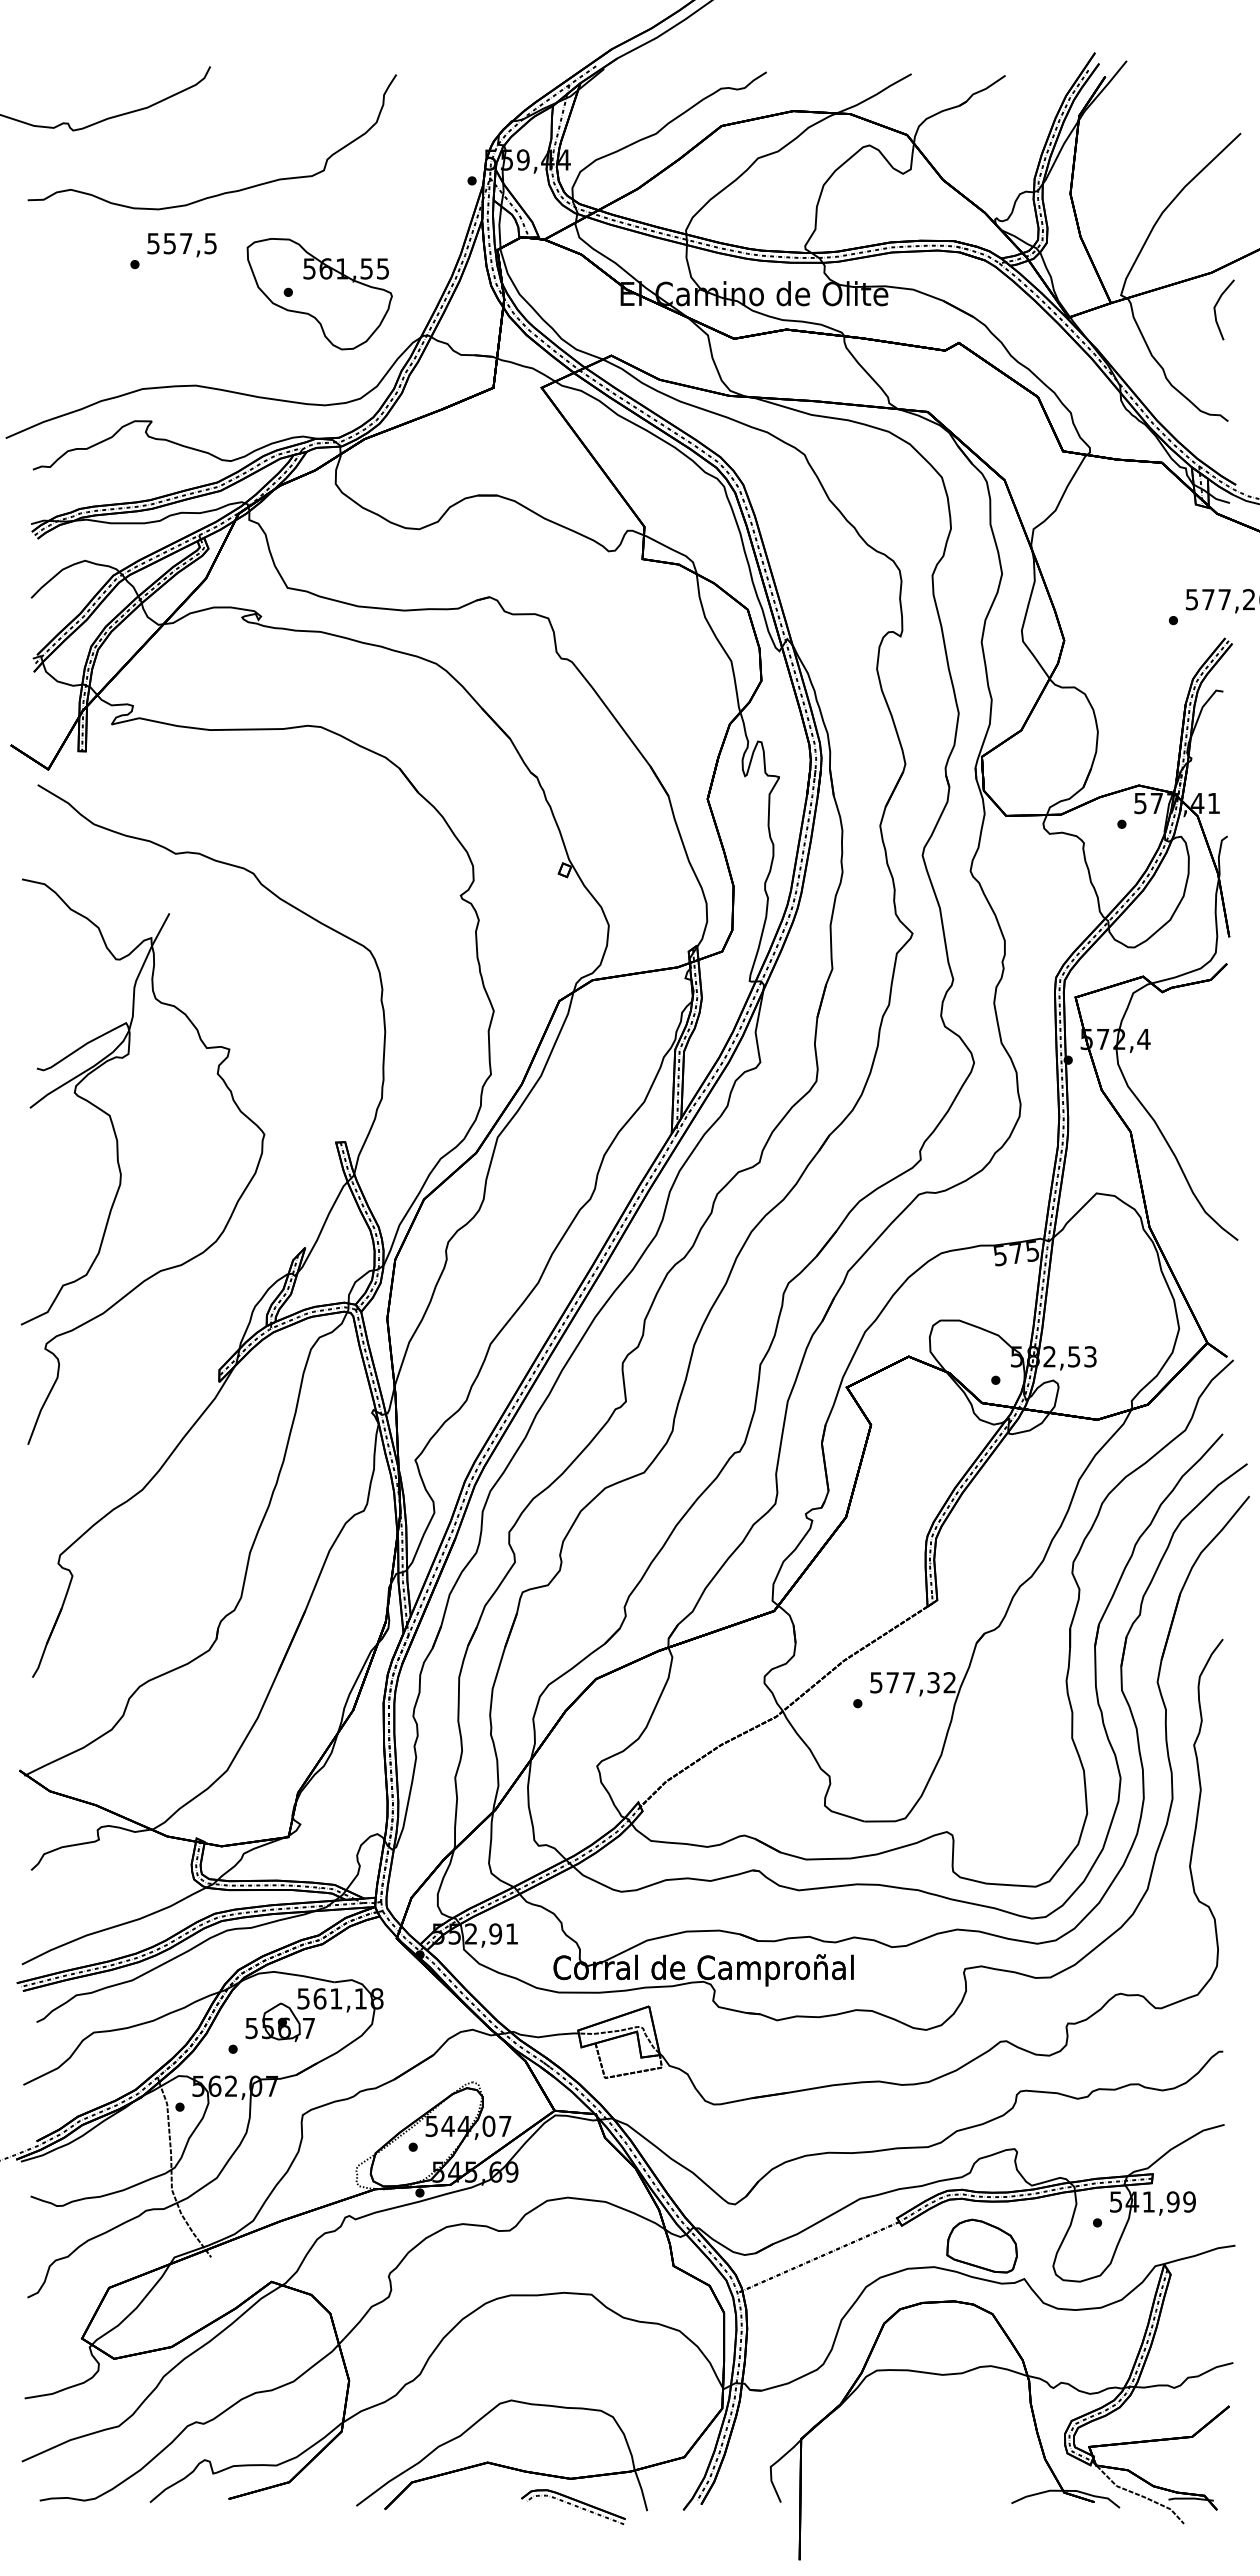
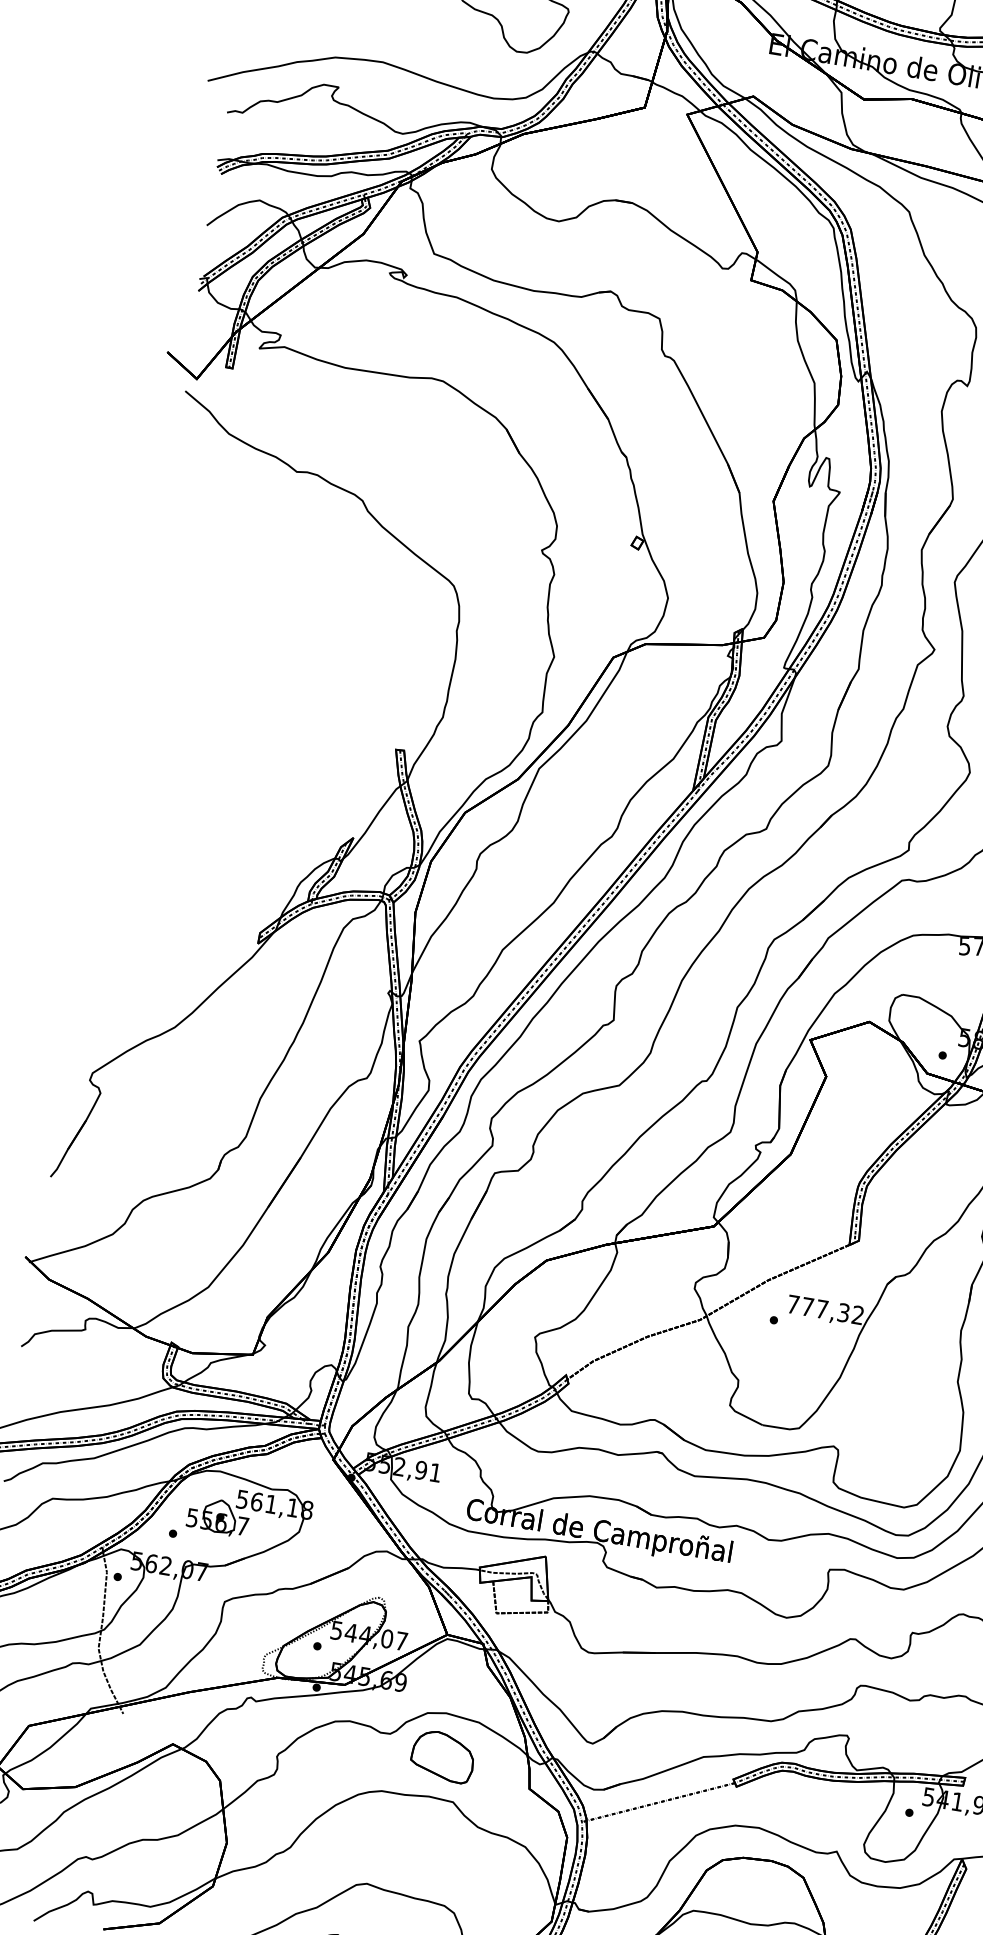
part: (120, 1167) -> (202, 740), removed
text: (876, 1682) -> (793, 1304), 577,32 -> 777,32
part: (981, 2245) -> (442, 1755), moved

